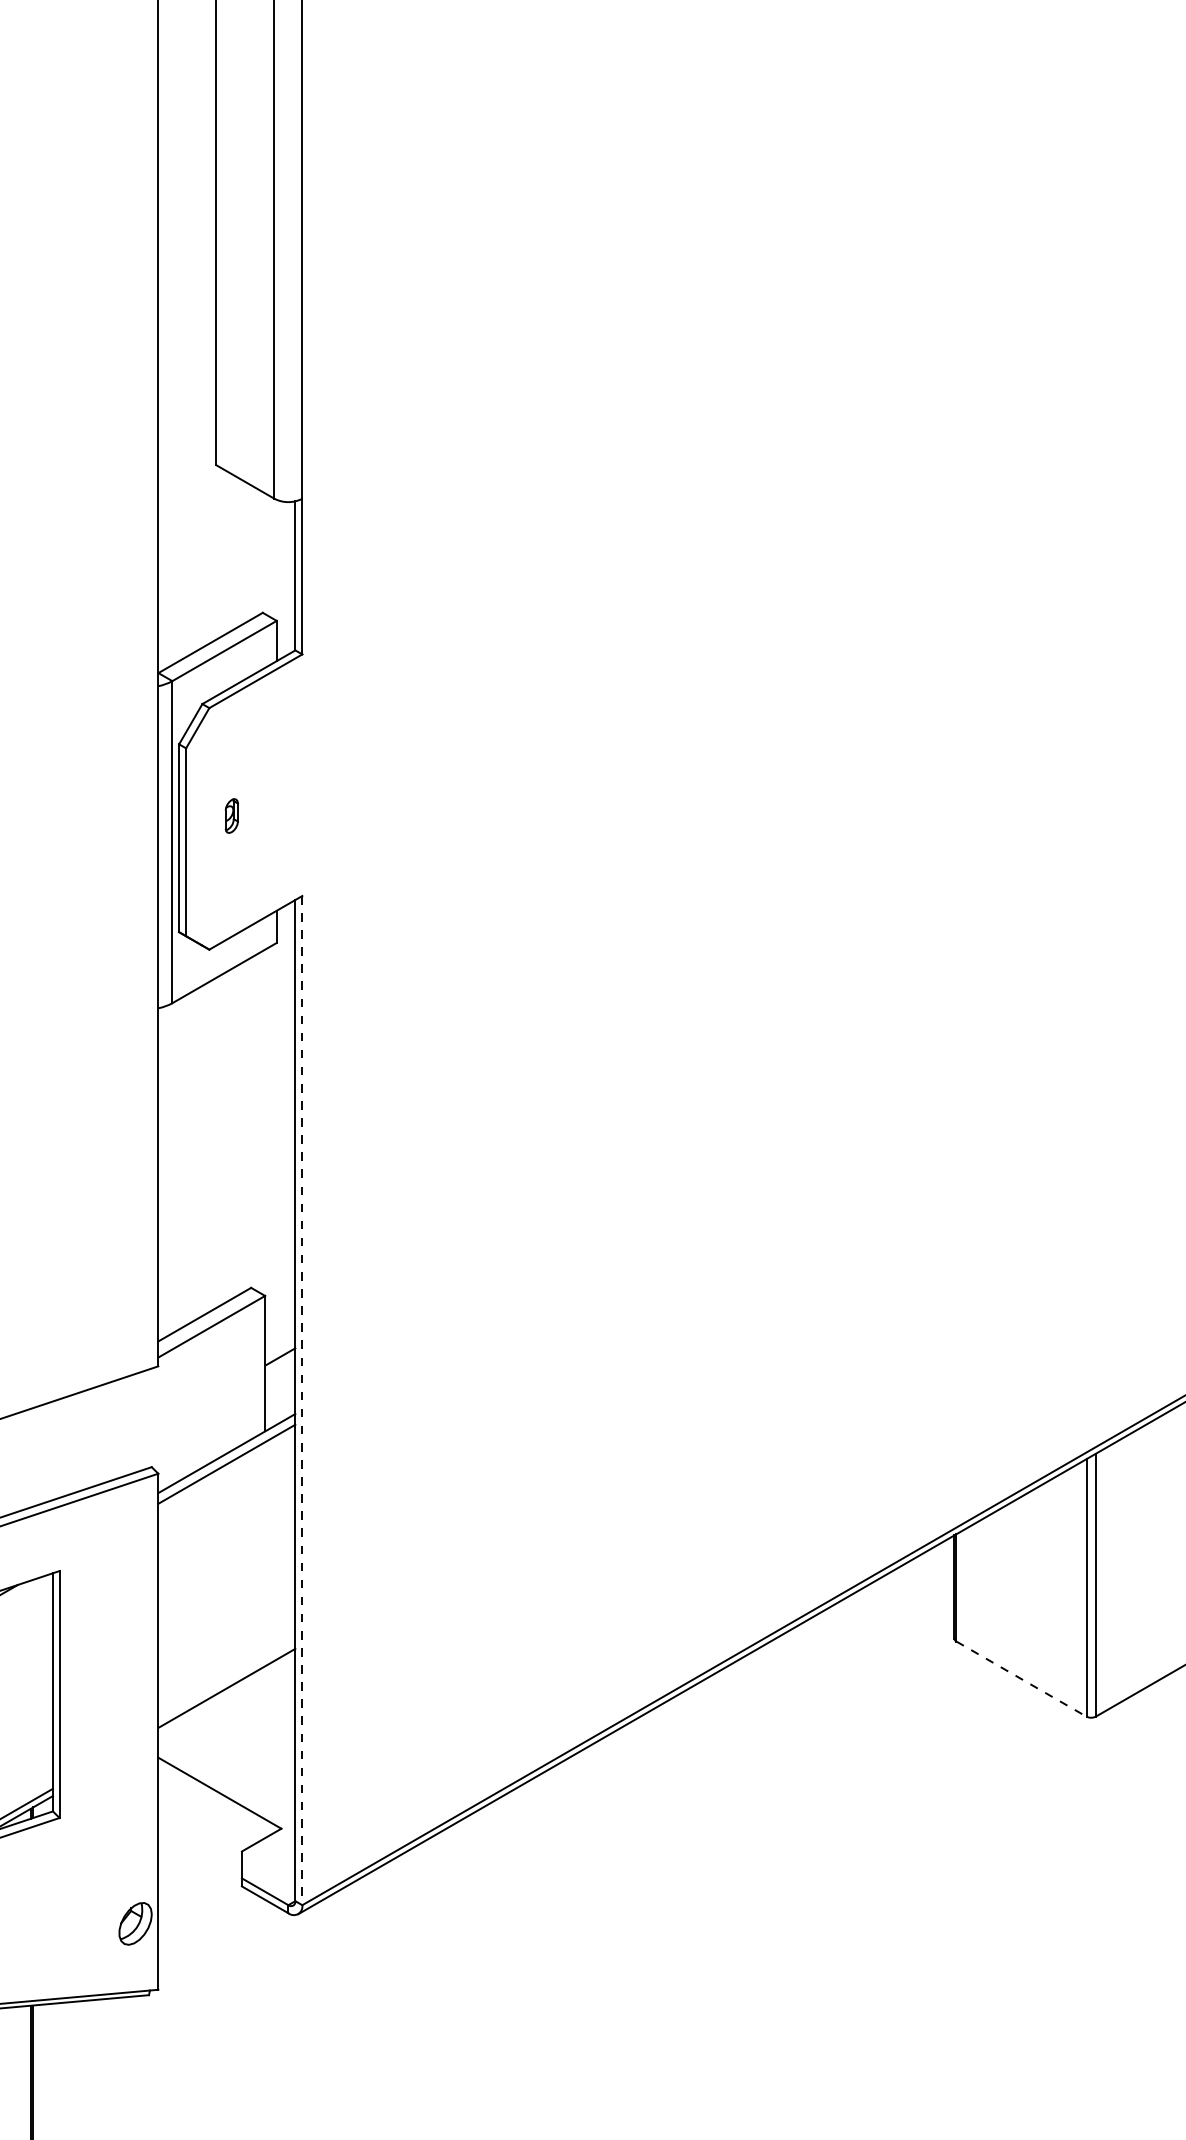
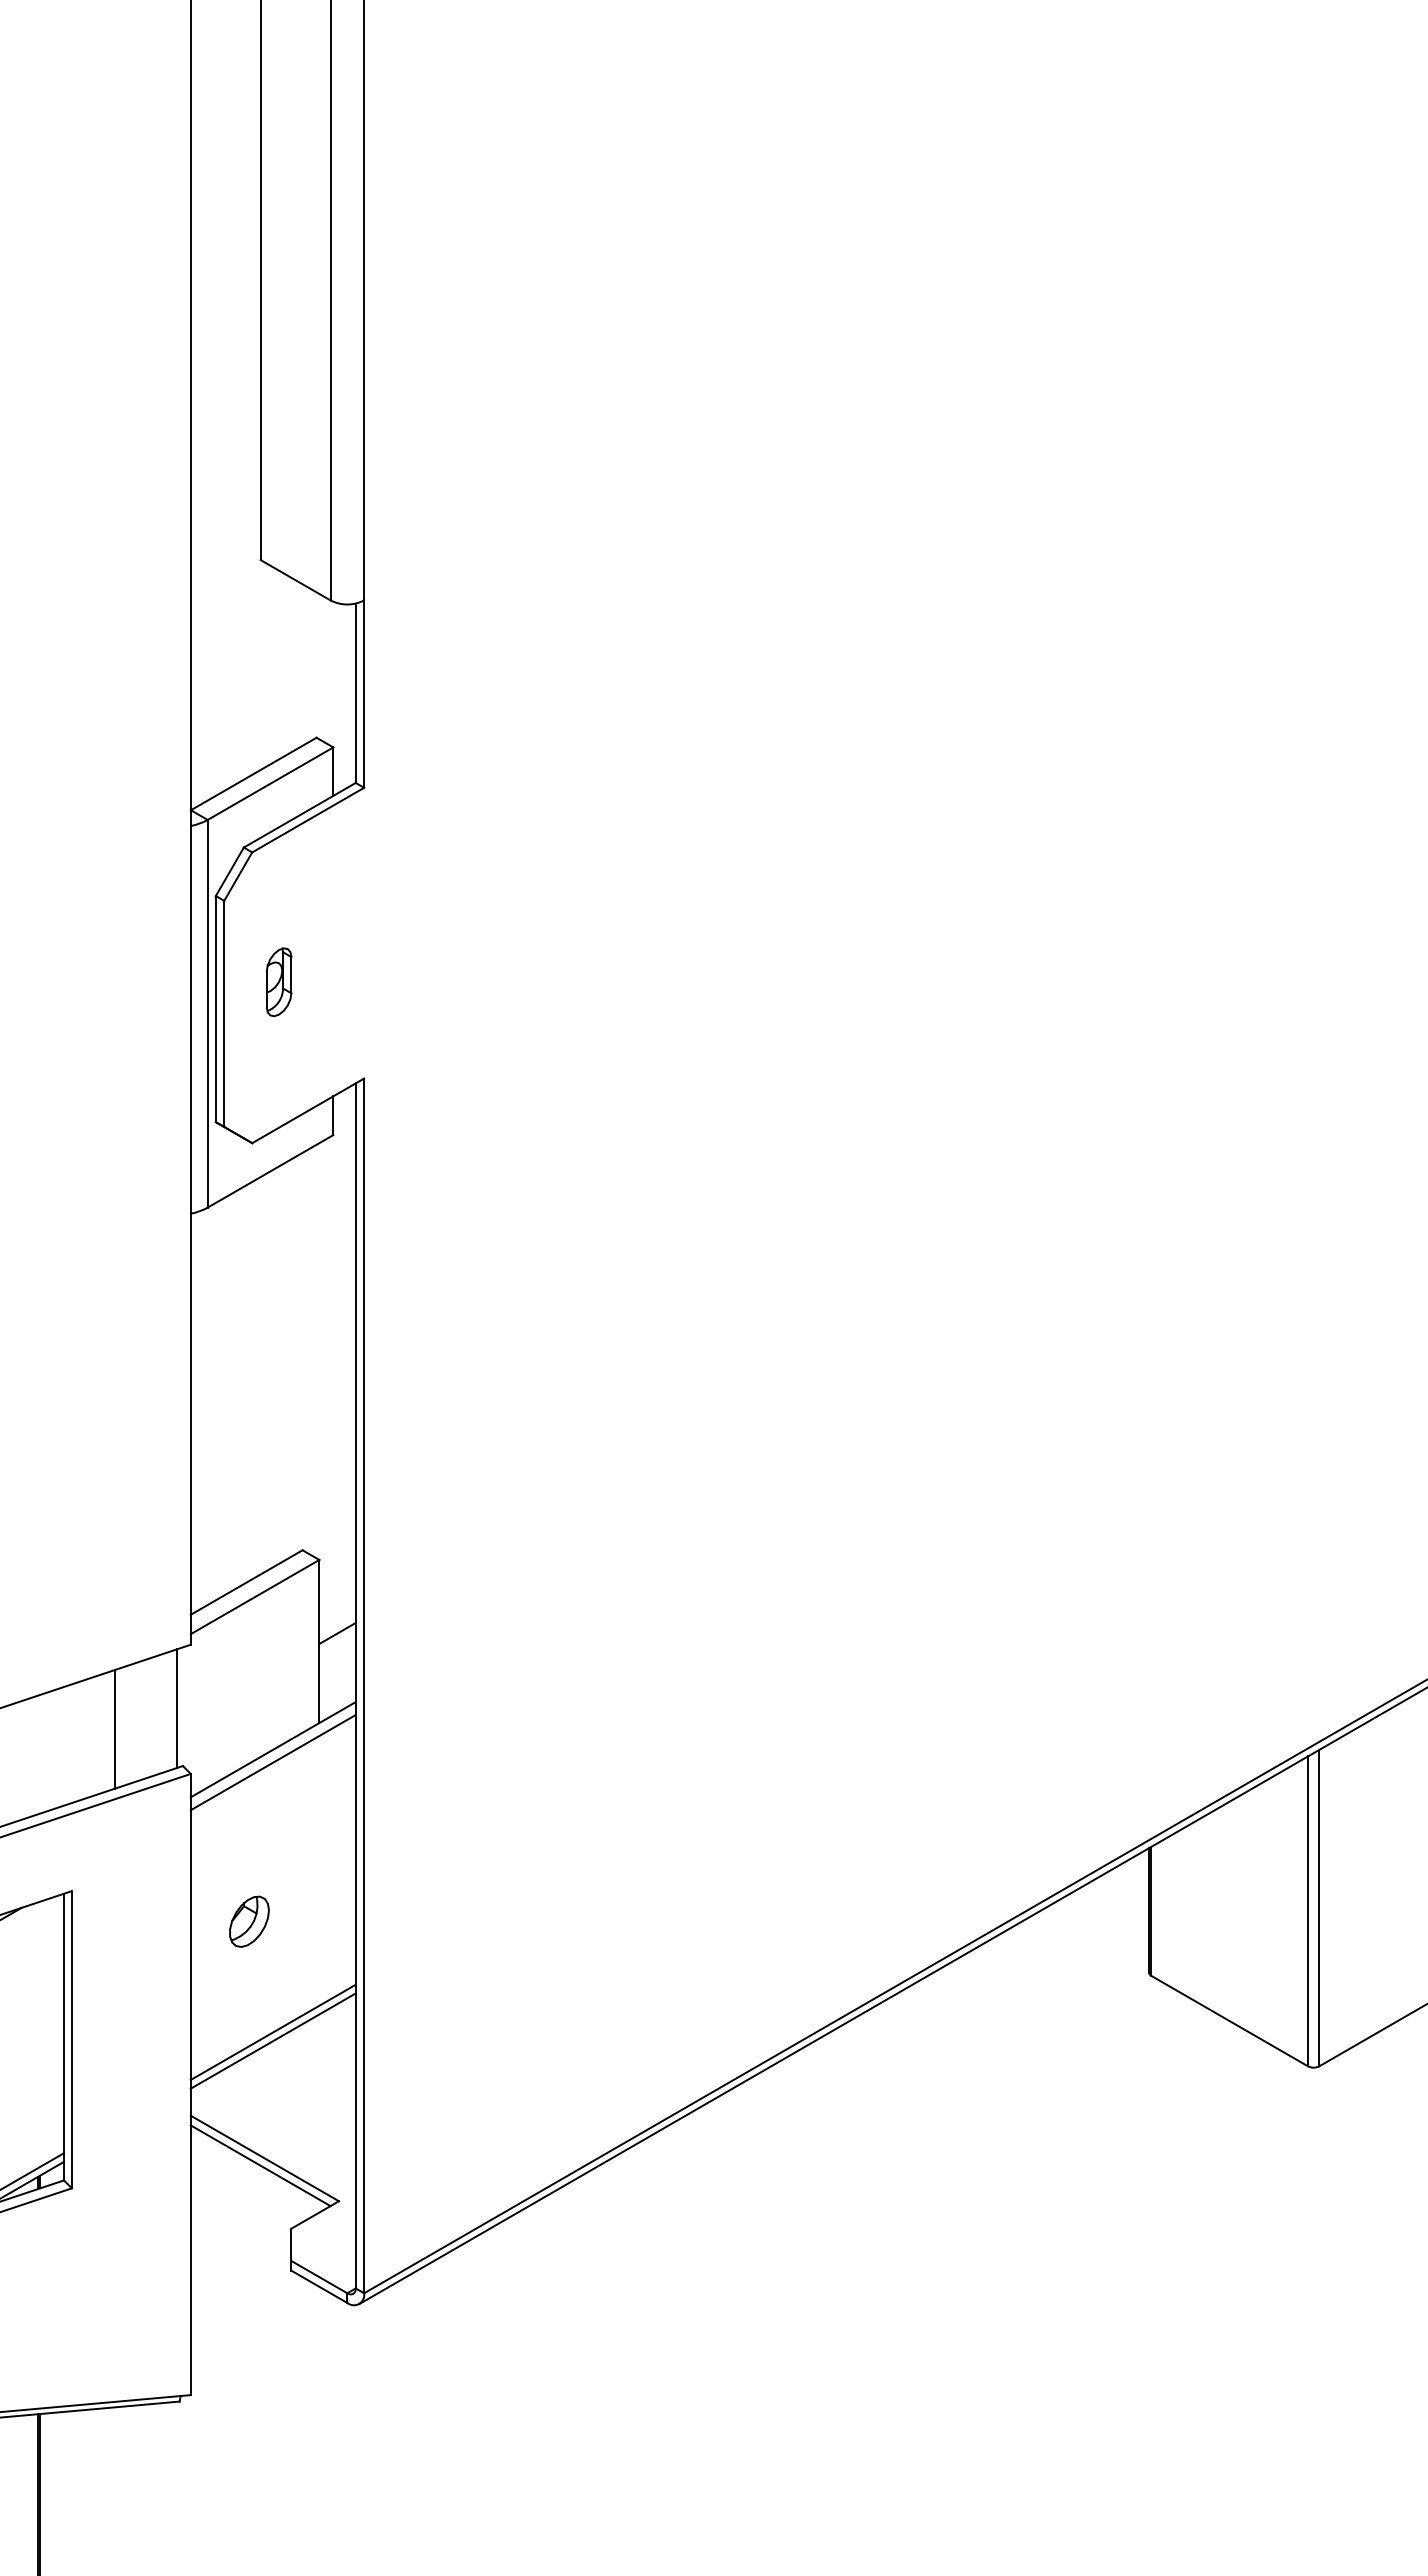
part: (232, 816) -> (279, 982), size x1.67
line: (302, 1401) -> (364, 1686), dashed -> solid
line: (146, 1419) -> (176, 1708), added
line: (94, 1436) -> (114, 1729), added
line: (1022, 1679) -> (1230, 2021), dashed -> solid
line: (226, 1695) -> (272, 2040), added
line: (216, 1799) -> (260, 2165), added
part: (135, 1923) -> (249, 1921), moved

